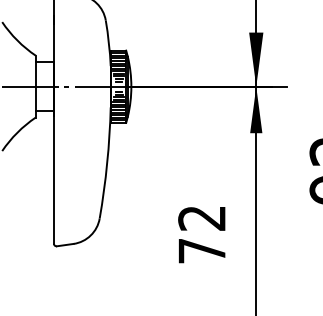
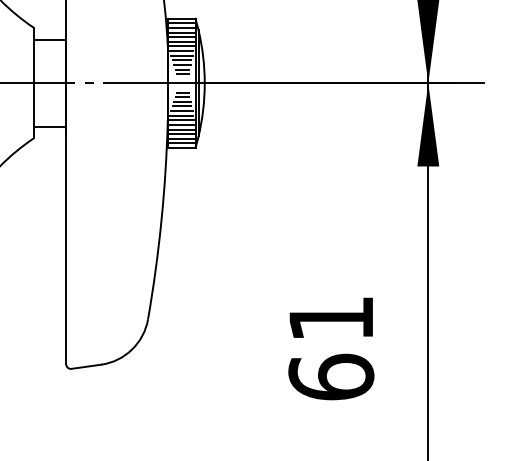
text: (202, 234) -> (332, 347), 72 -> 61

